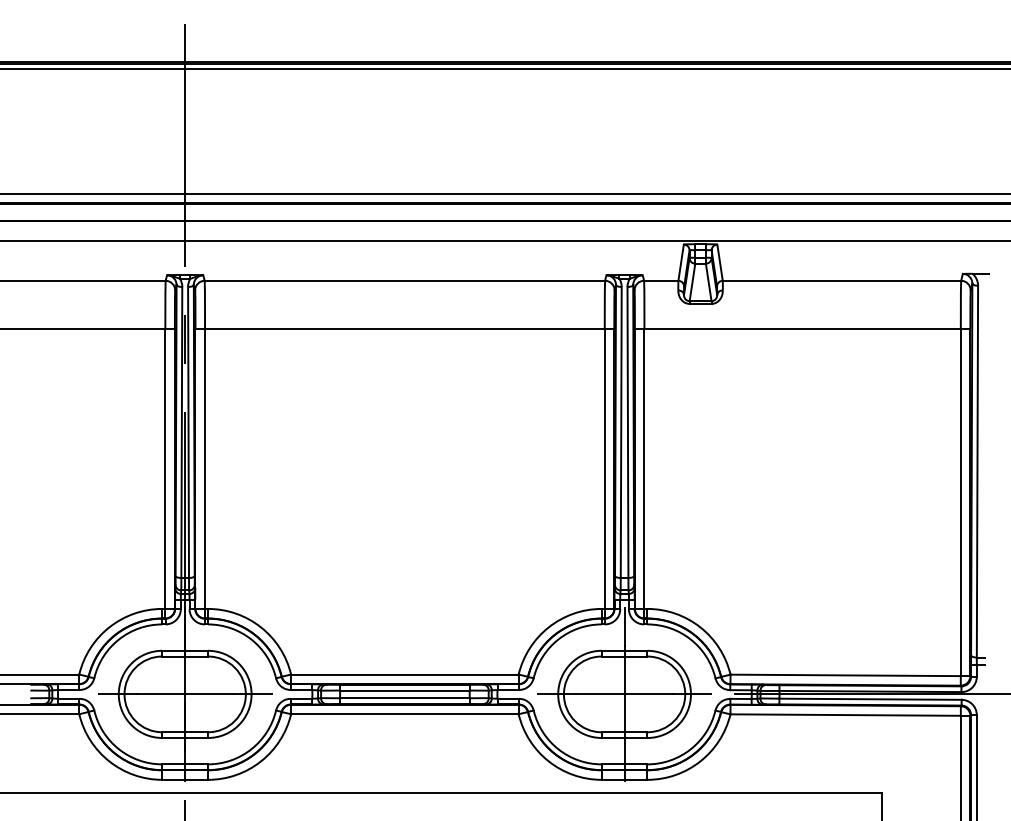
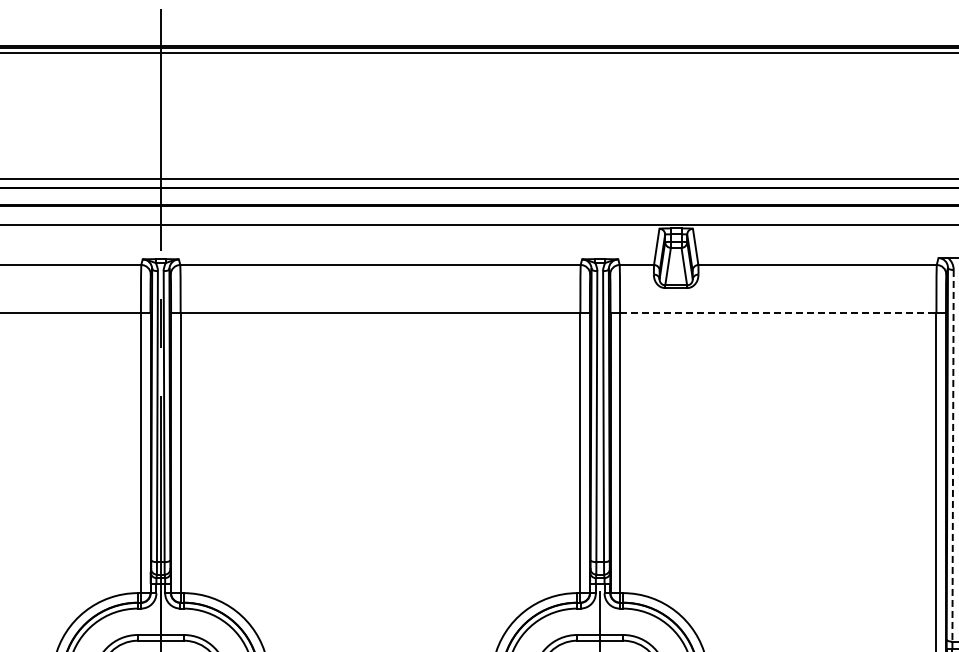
line: (803, 328) -> (779, 312), solid -> dashed
line: (977, 471) -> (953, 455), solid -> dashed

